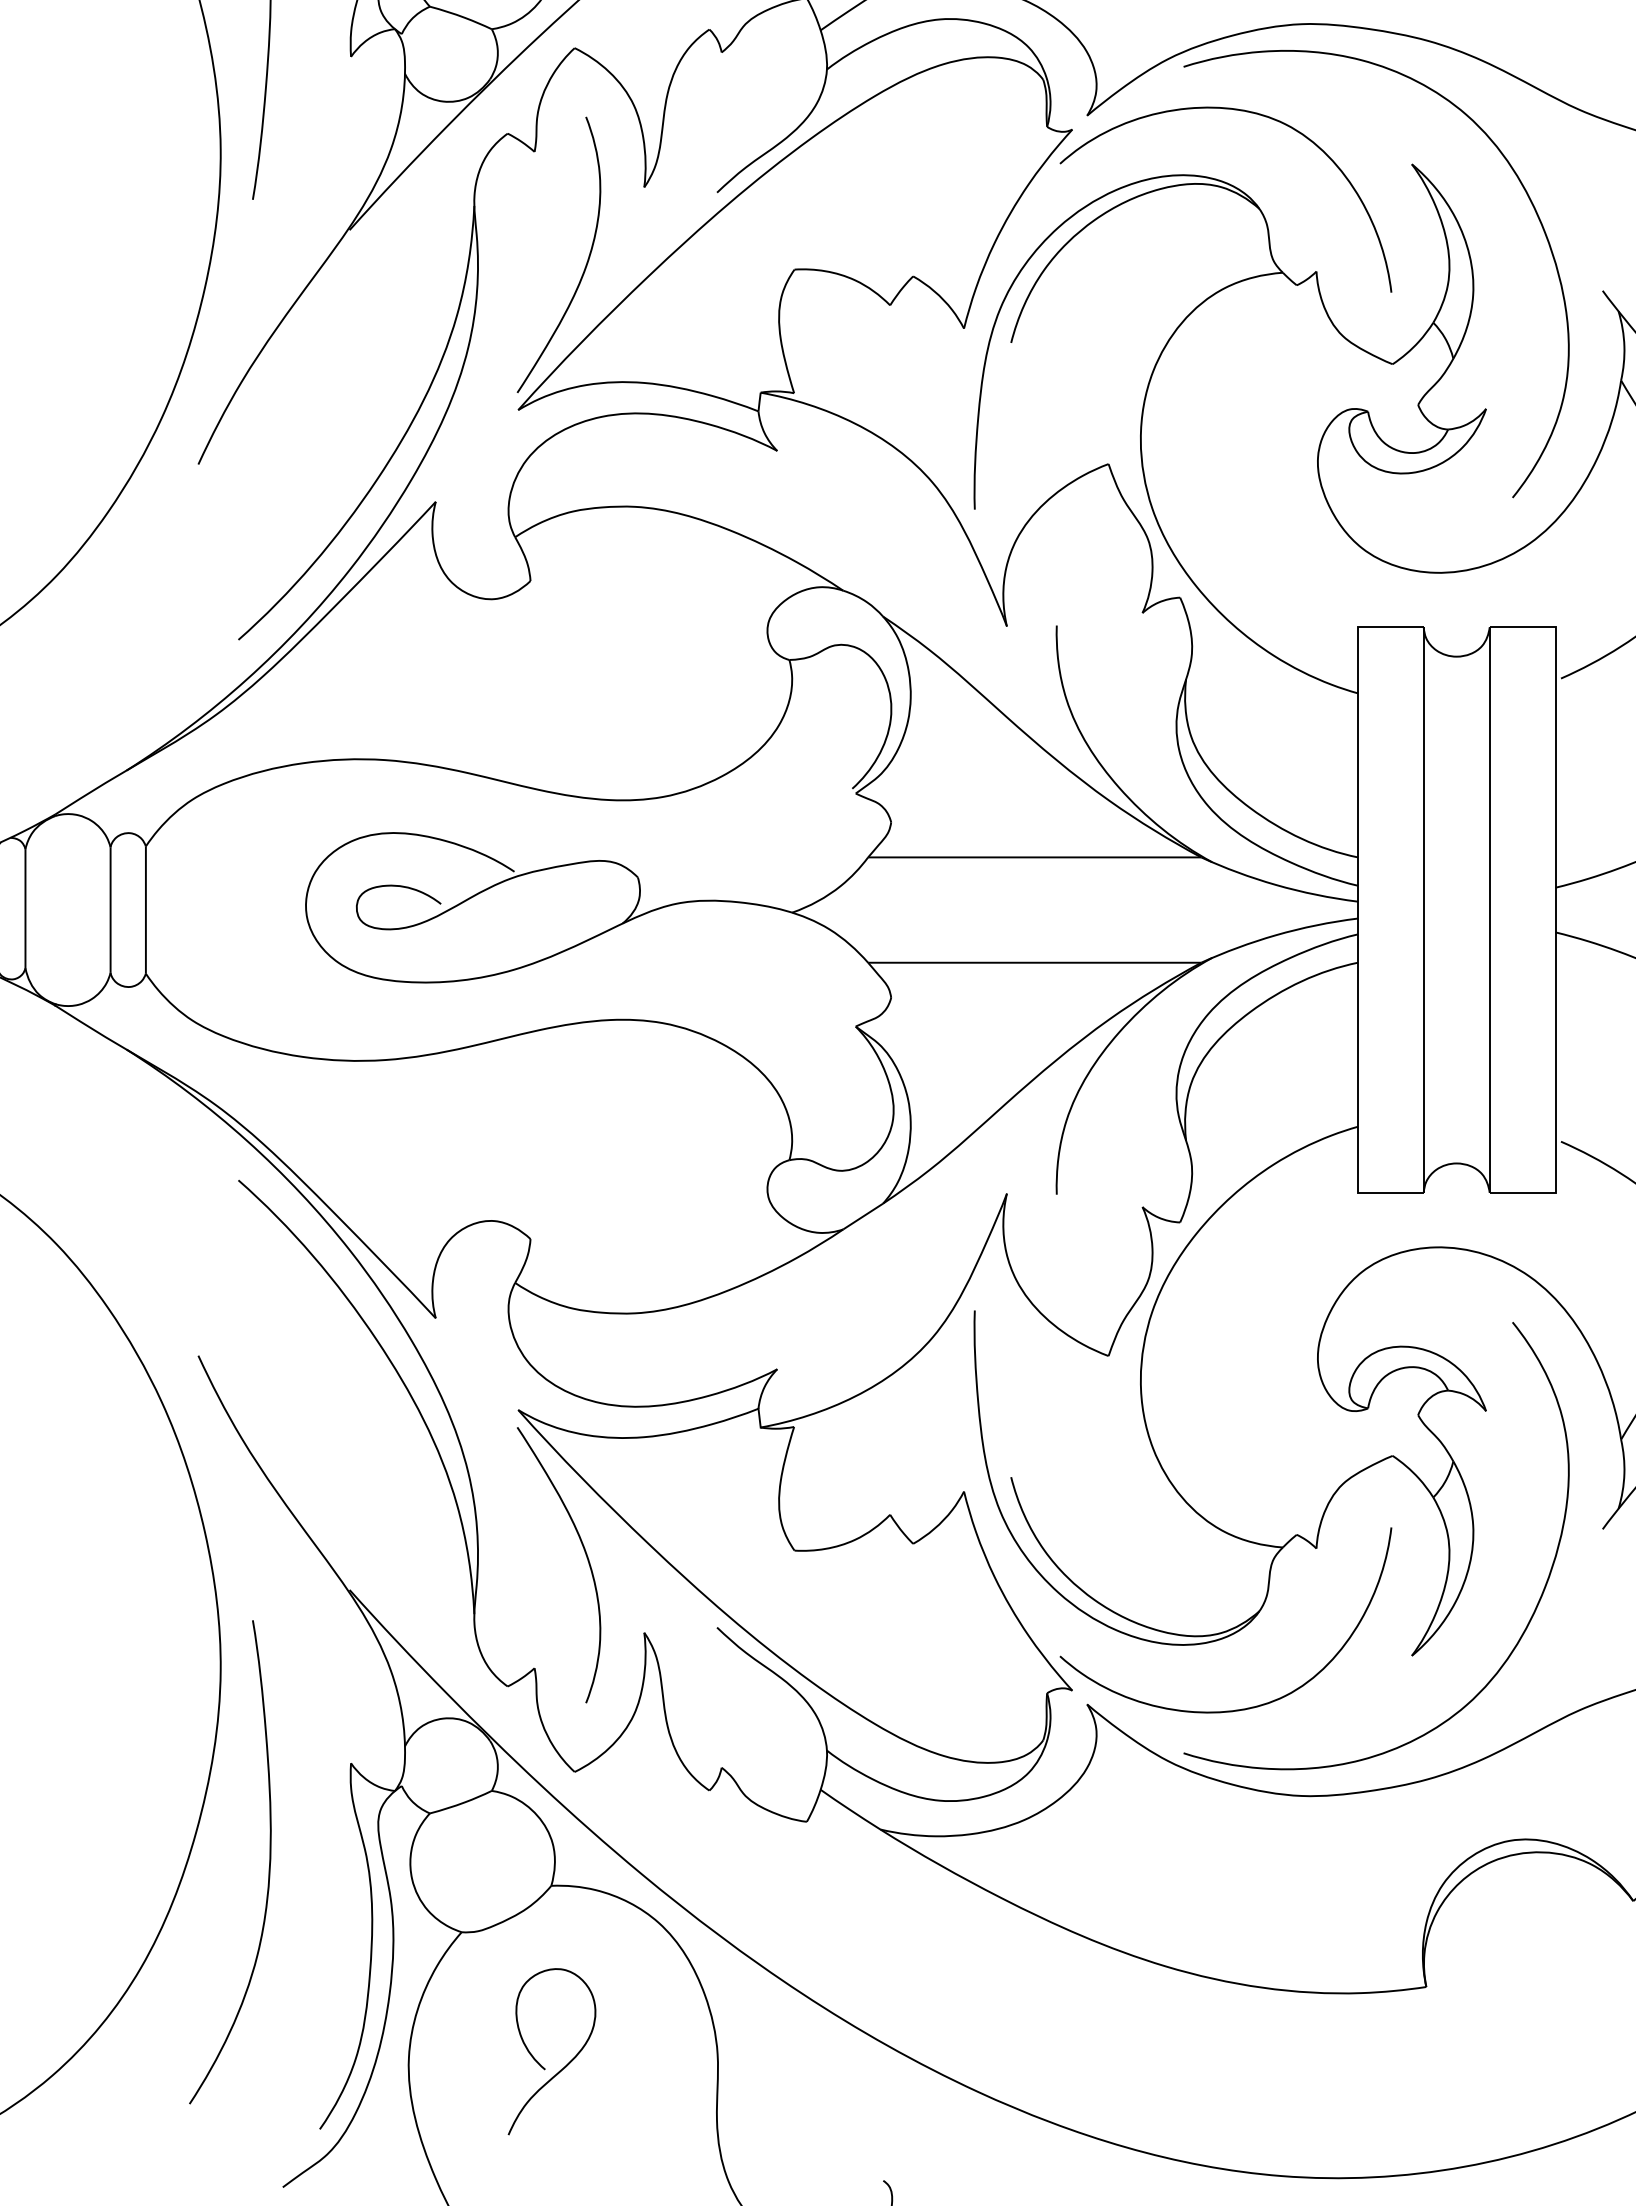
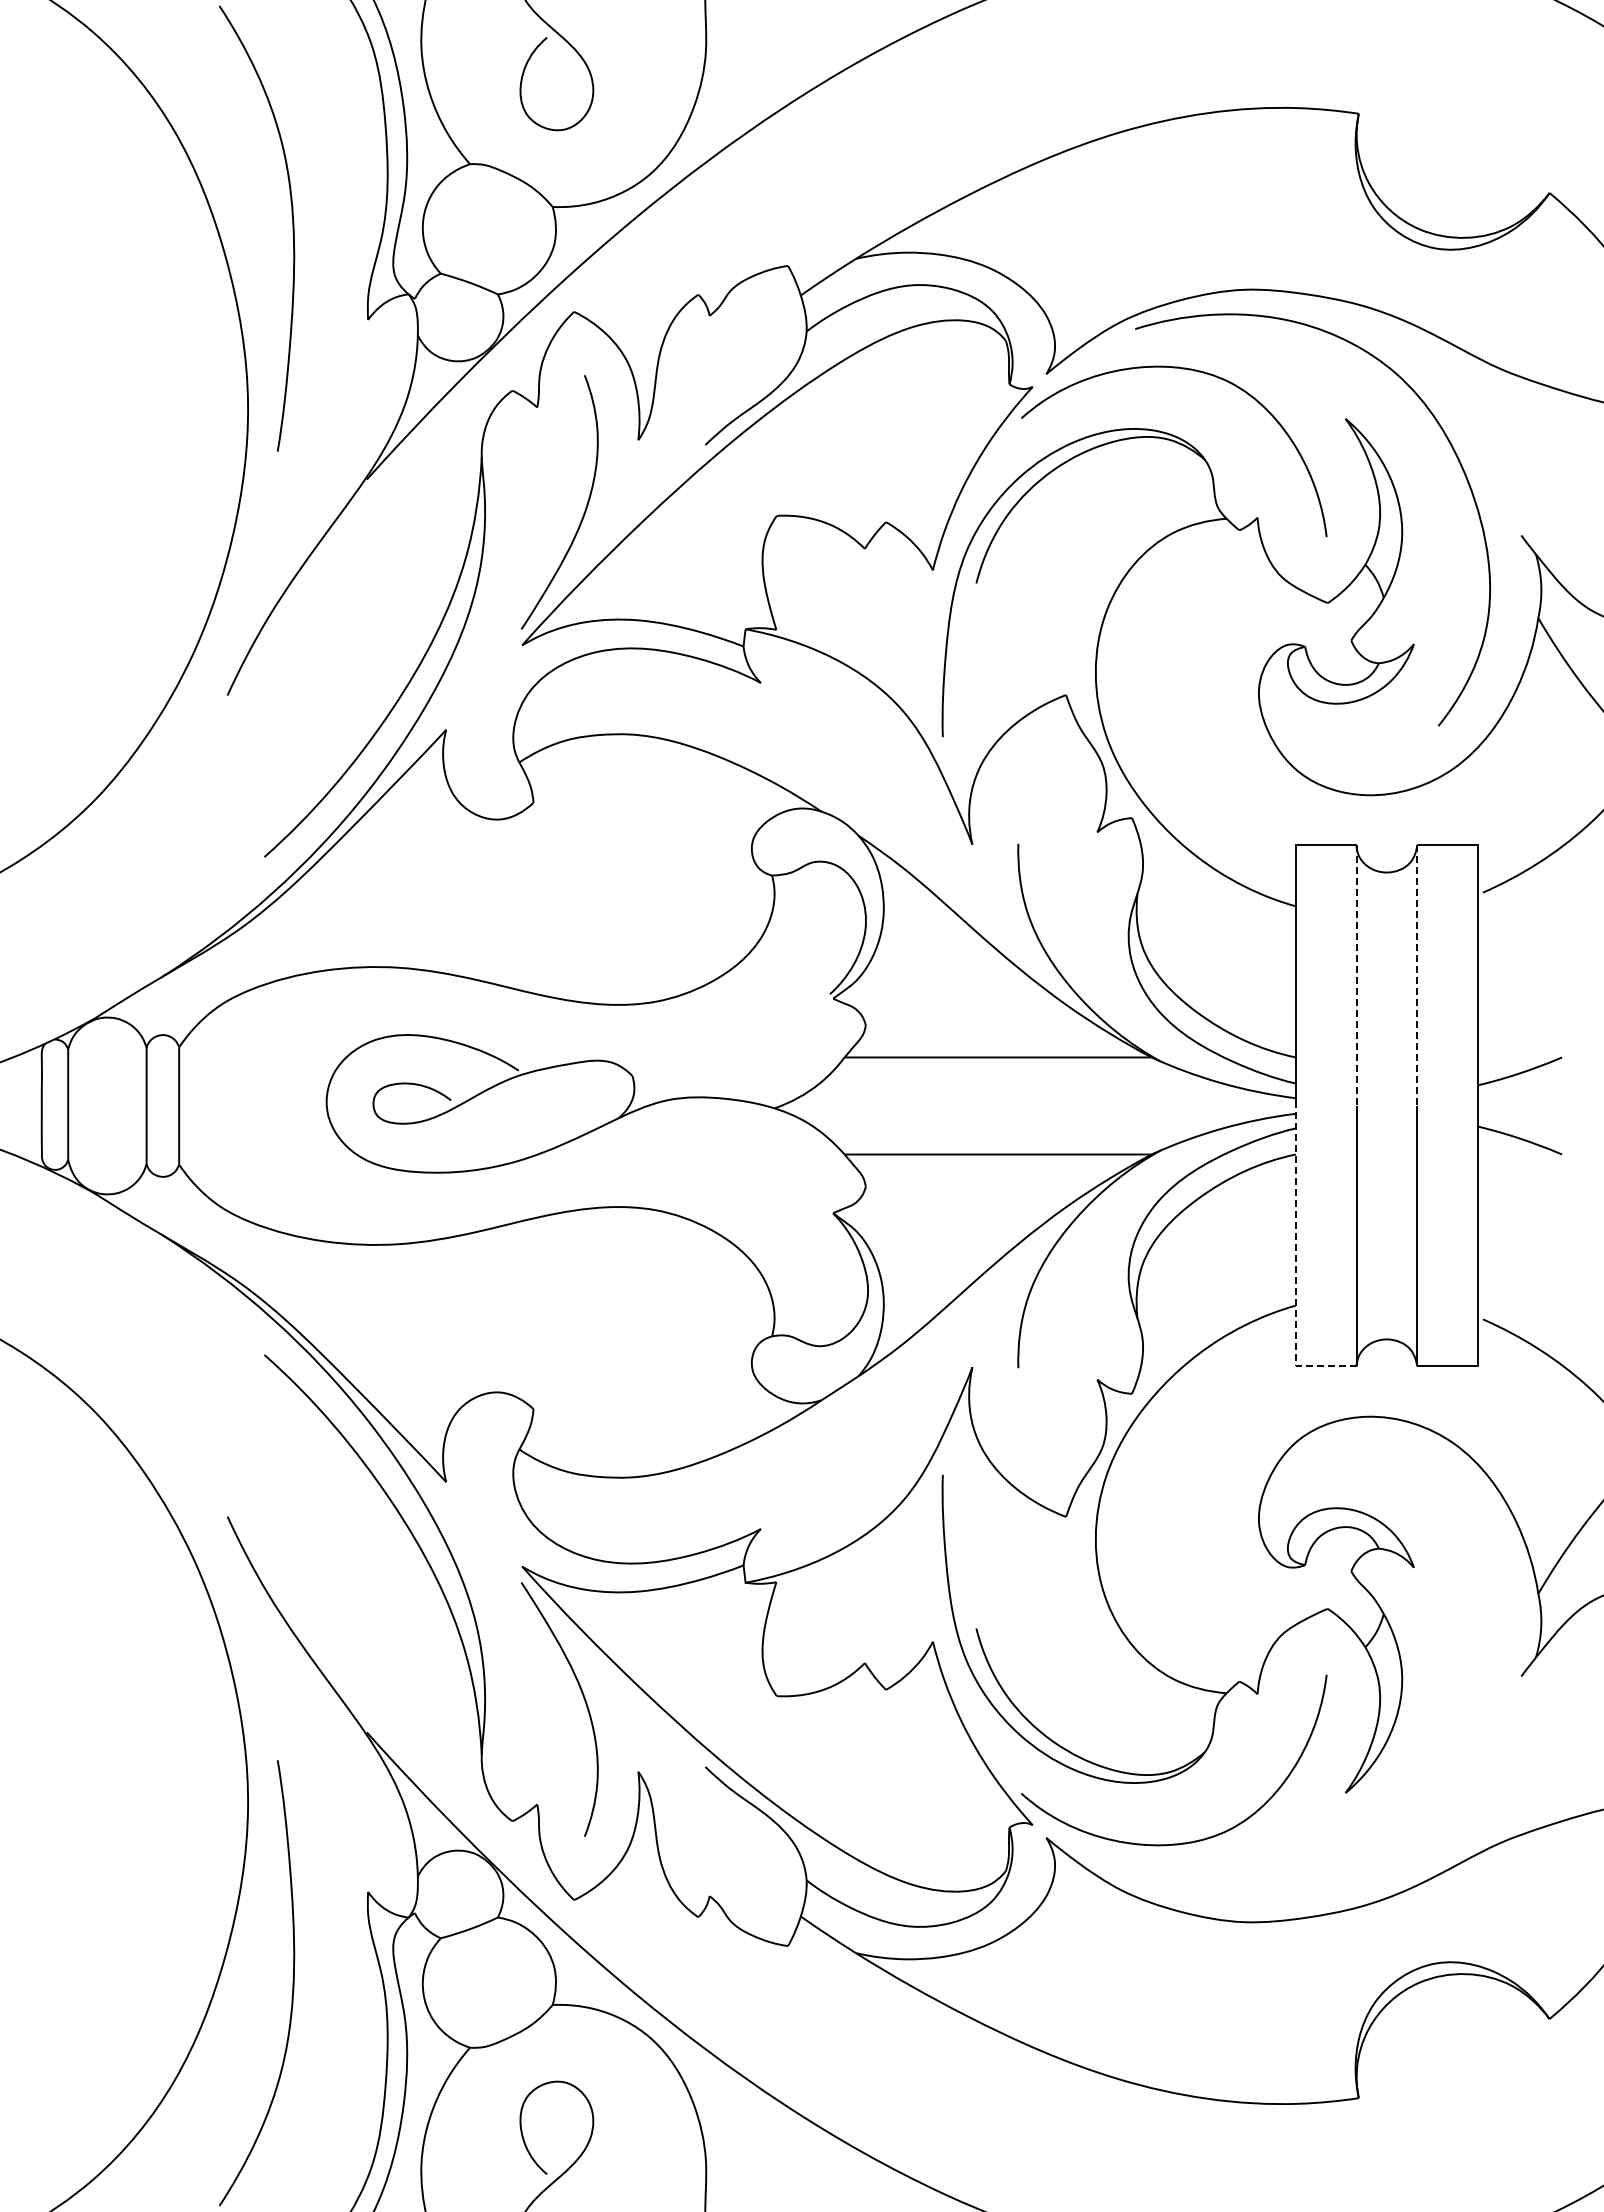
line: (1423, 769) -> (1356, 976), solid -> dashed
line: (1490, 769) -> (1417, 976), solid -> dashed
line: (1357, 1084) -> (1295, 1266), solid -> dashed
curve: (1523, 1630) -> (1448, 1769), removed

